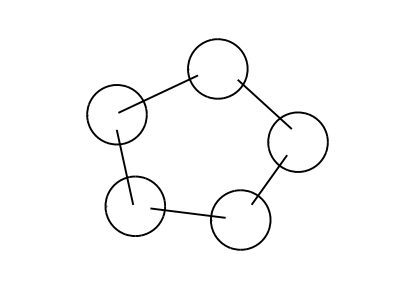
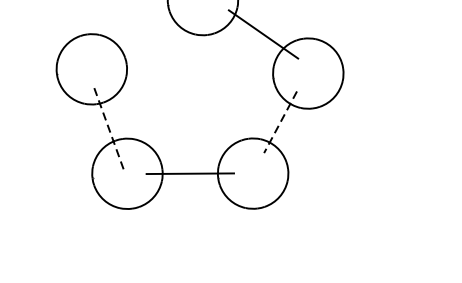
line: (158, 93) -> (137, 38), removed
line: (125, 167) -> (109, 129), solid -> dashed
line: (269, 179) -> (280, 121), solid -> dashed

